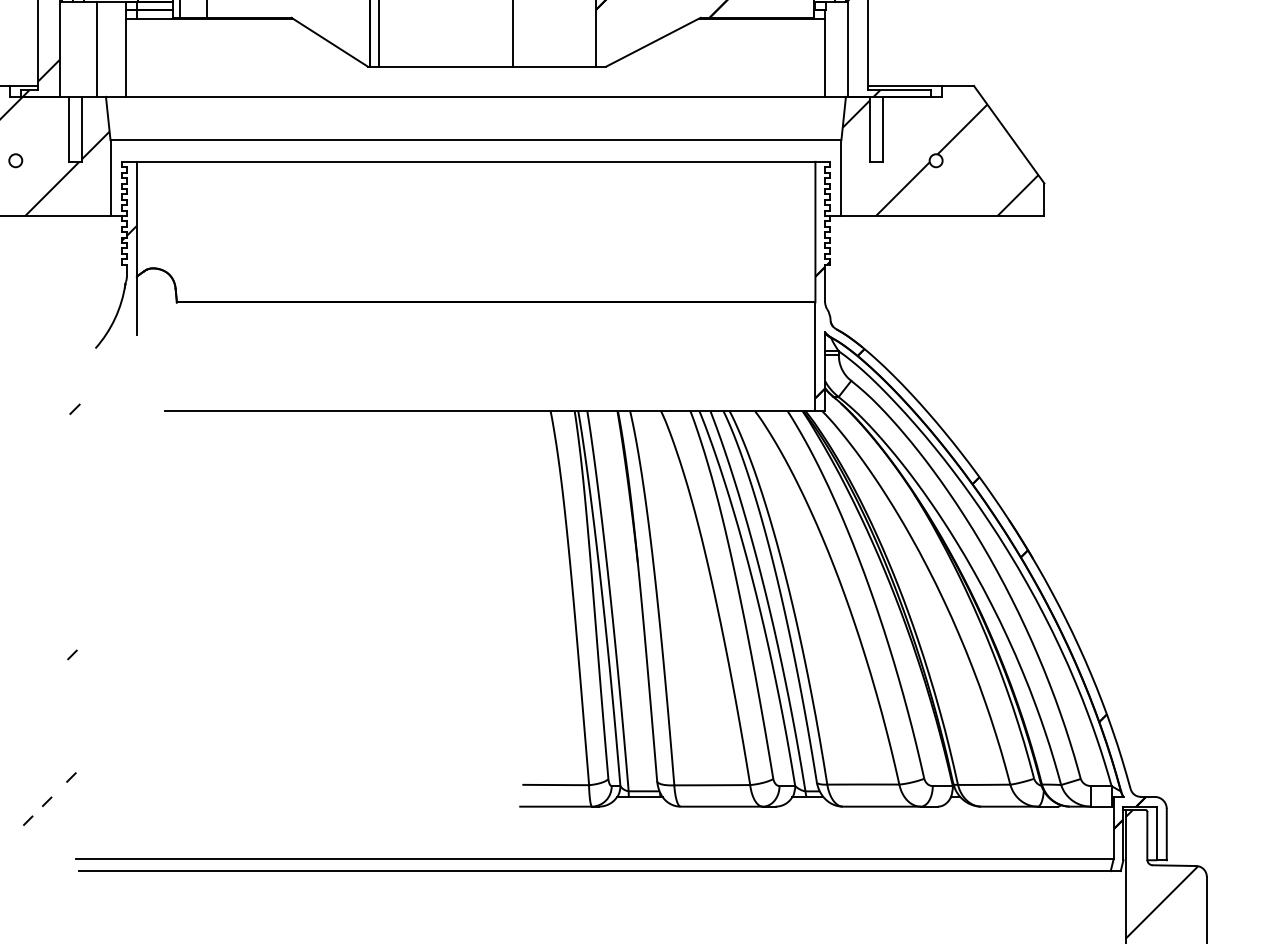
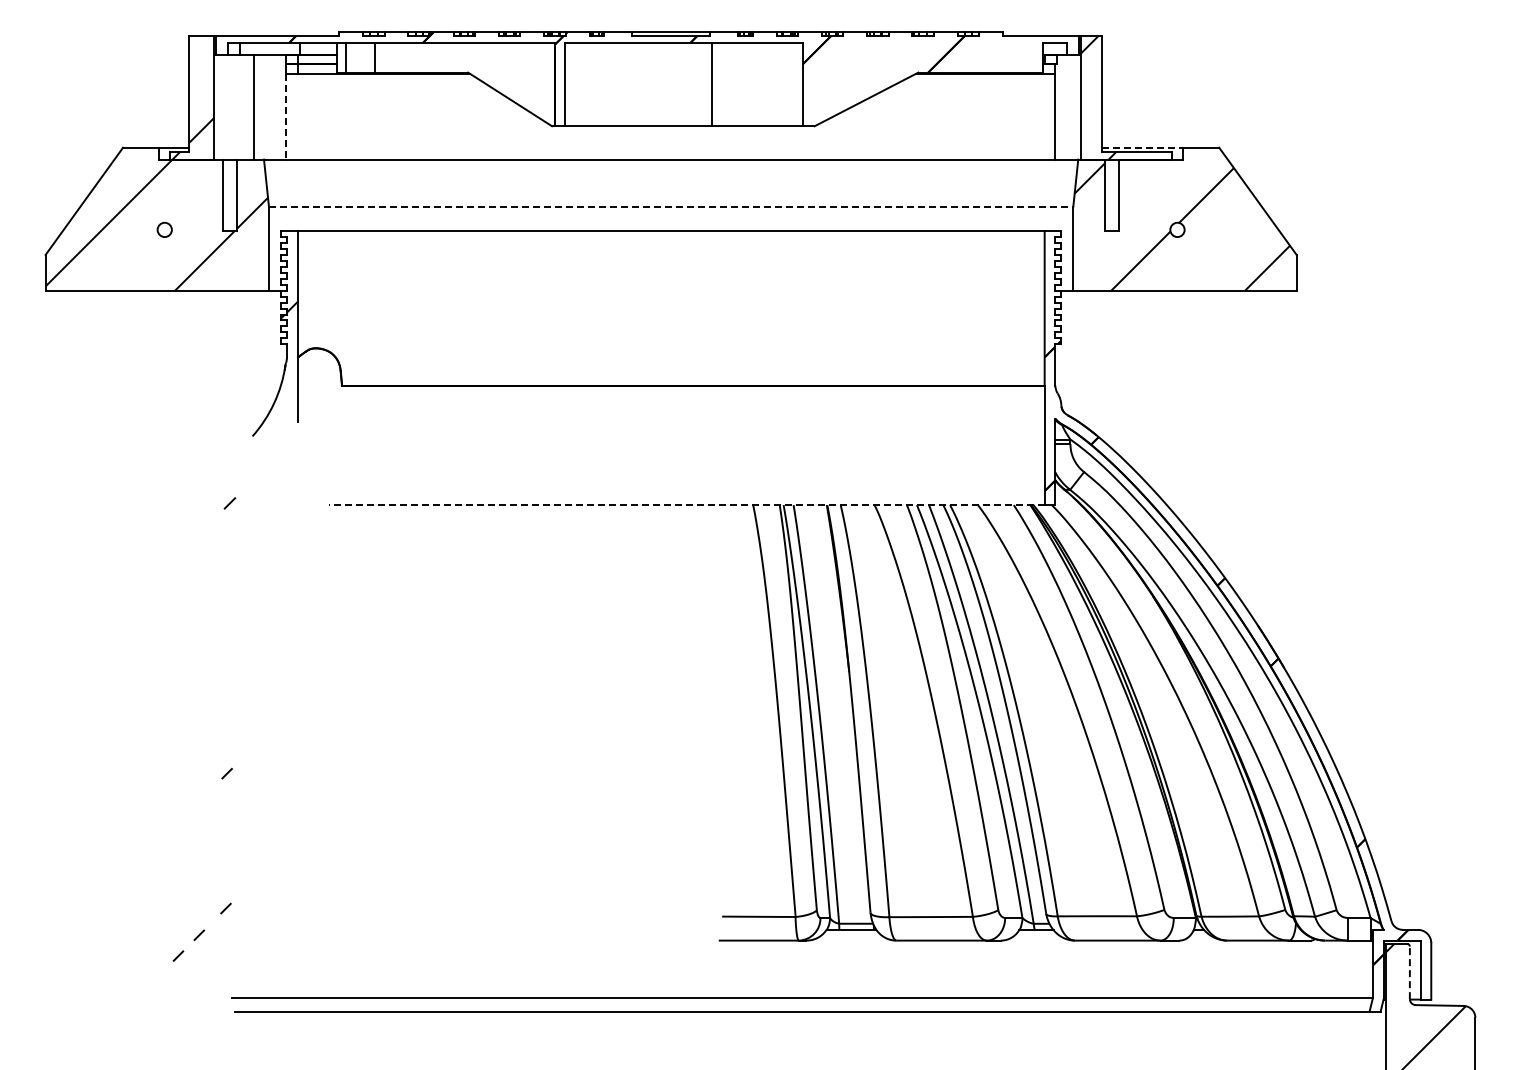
line: (126, 57) -> (286, 116), solid -> dashed
line: (904, 85) -> (1142, 147), solid -> dashed
line: (476, 140) -> (671, 207), solid -> dashed
line: (489, 411) -> (686, 505), solid -> dashed
line: (1146, 835) -> (1409, 972), solid -> dashed

